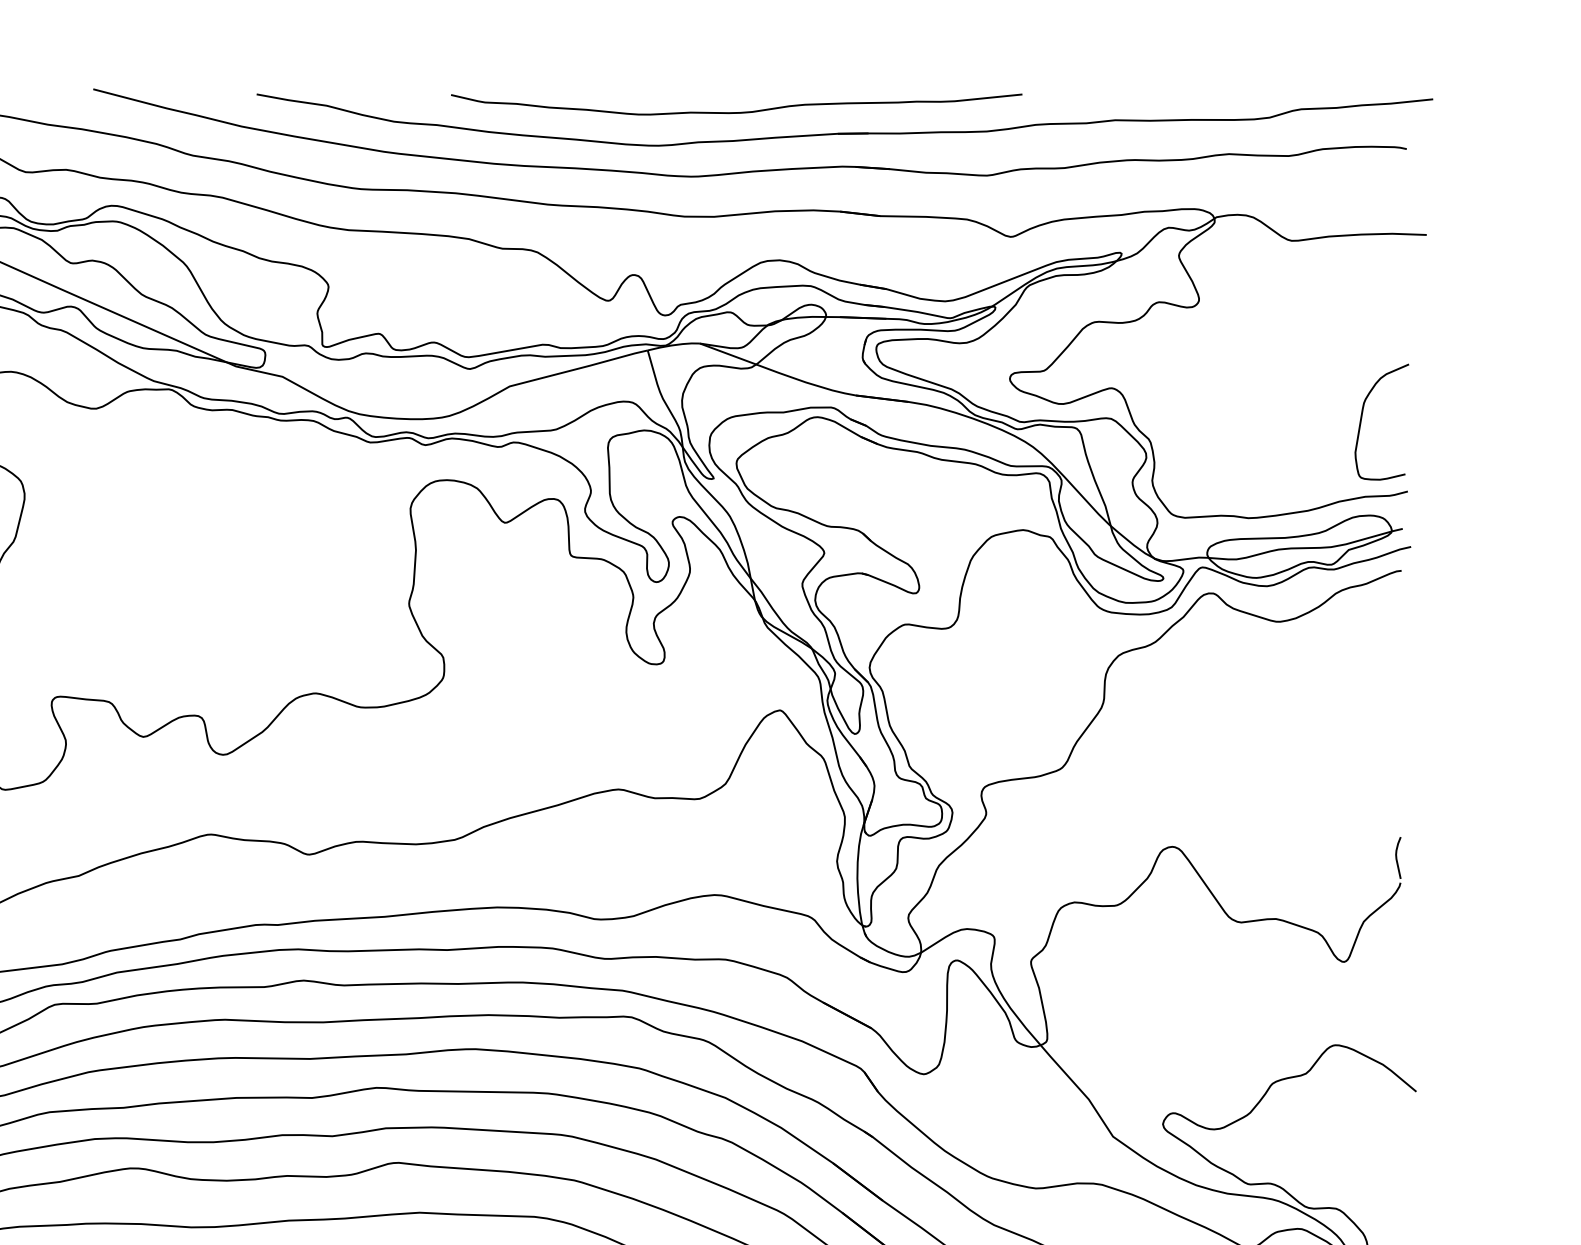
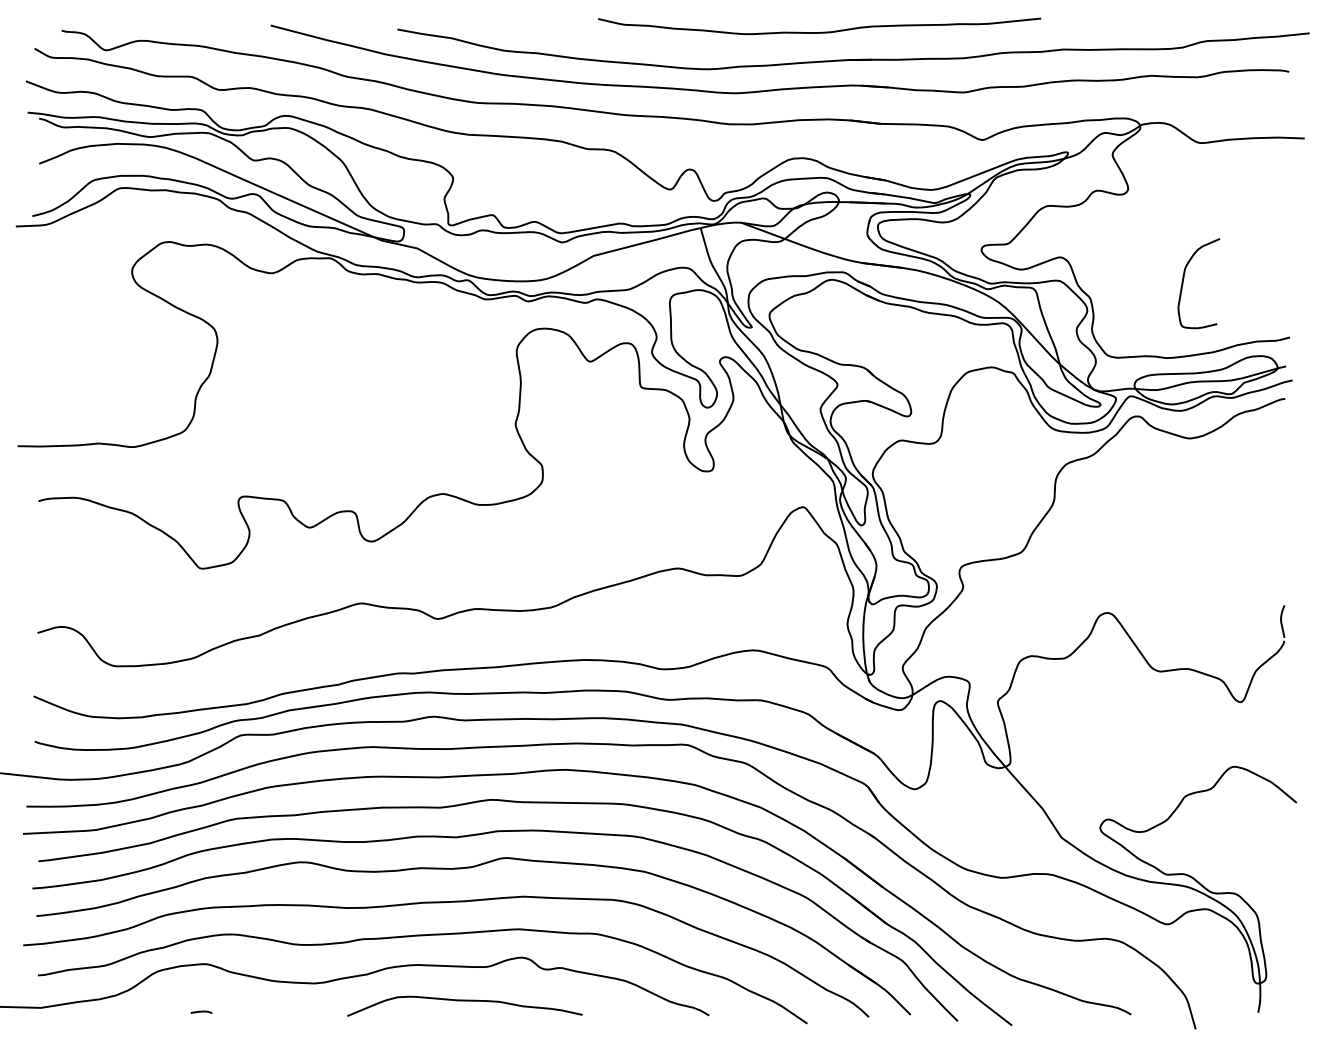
curve: (740, 111) -> (822, 31), moved
curve: (1363, 415) -> (1184, 278), moved

